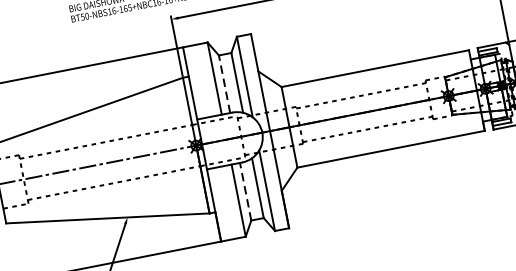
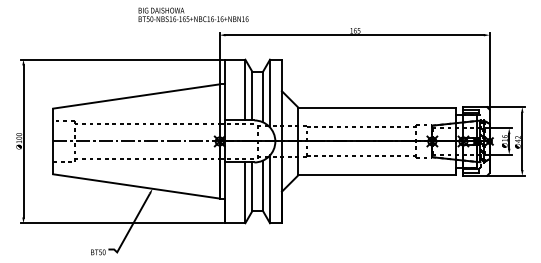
line: (224, 83) -> (252, 95), dashed -> solid
line: (245, 191) -> (252, 186), dashed -> solid

